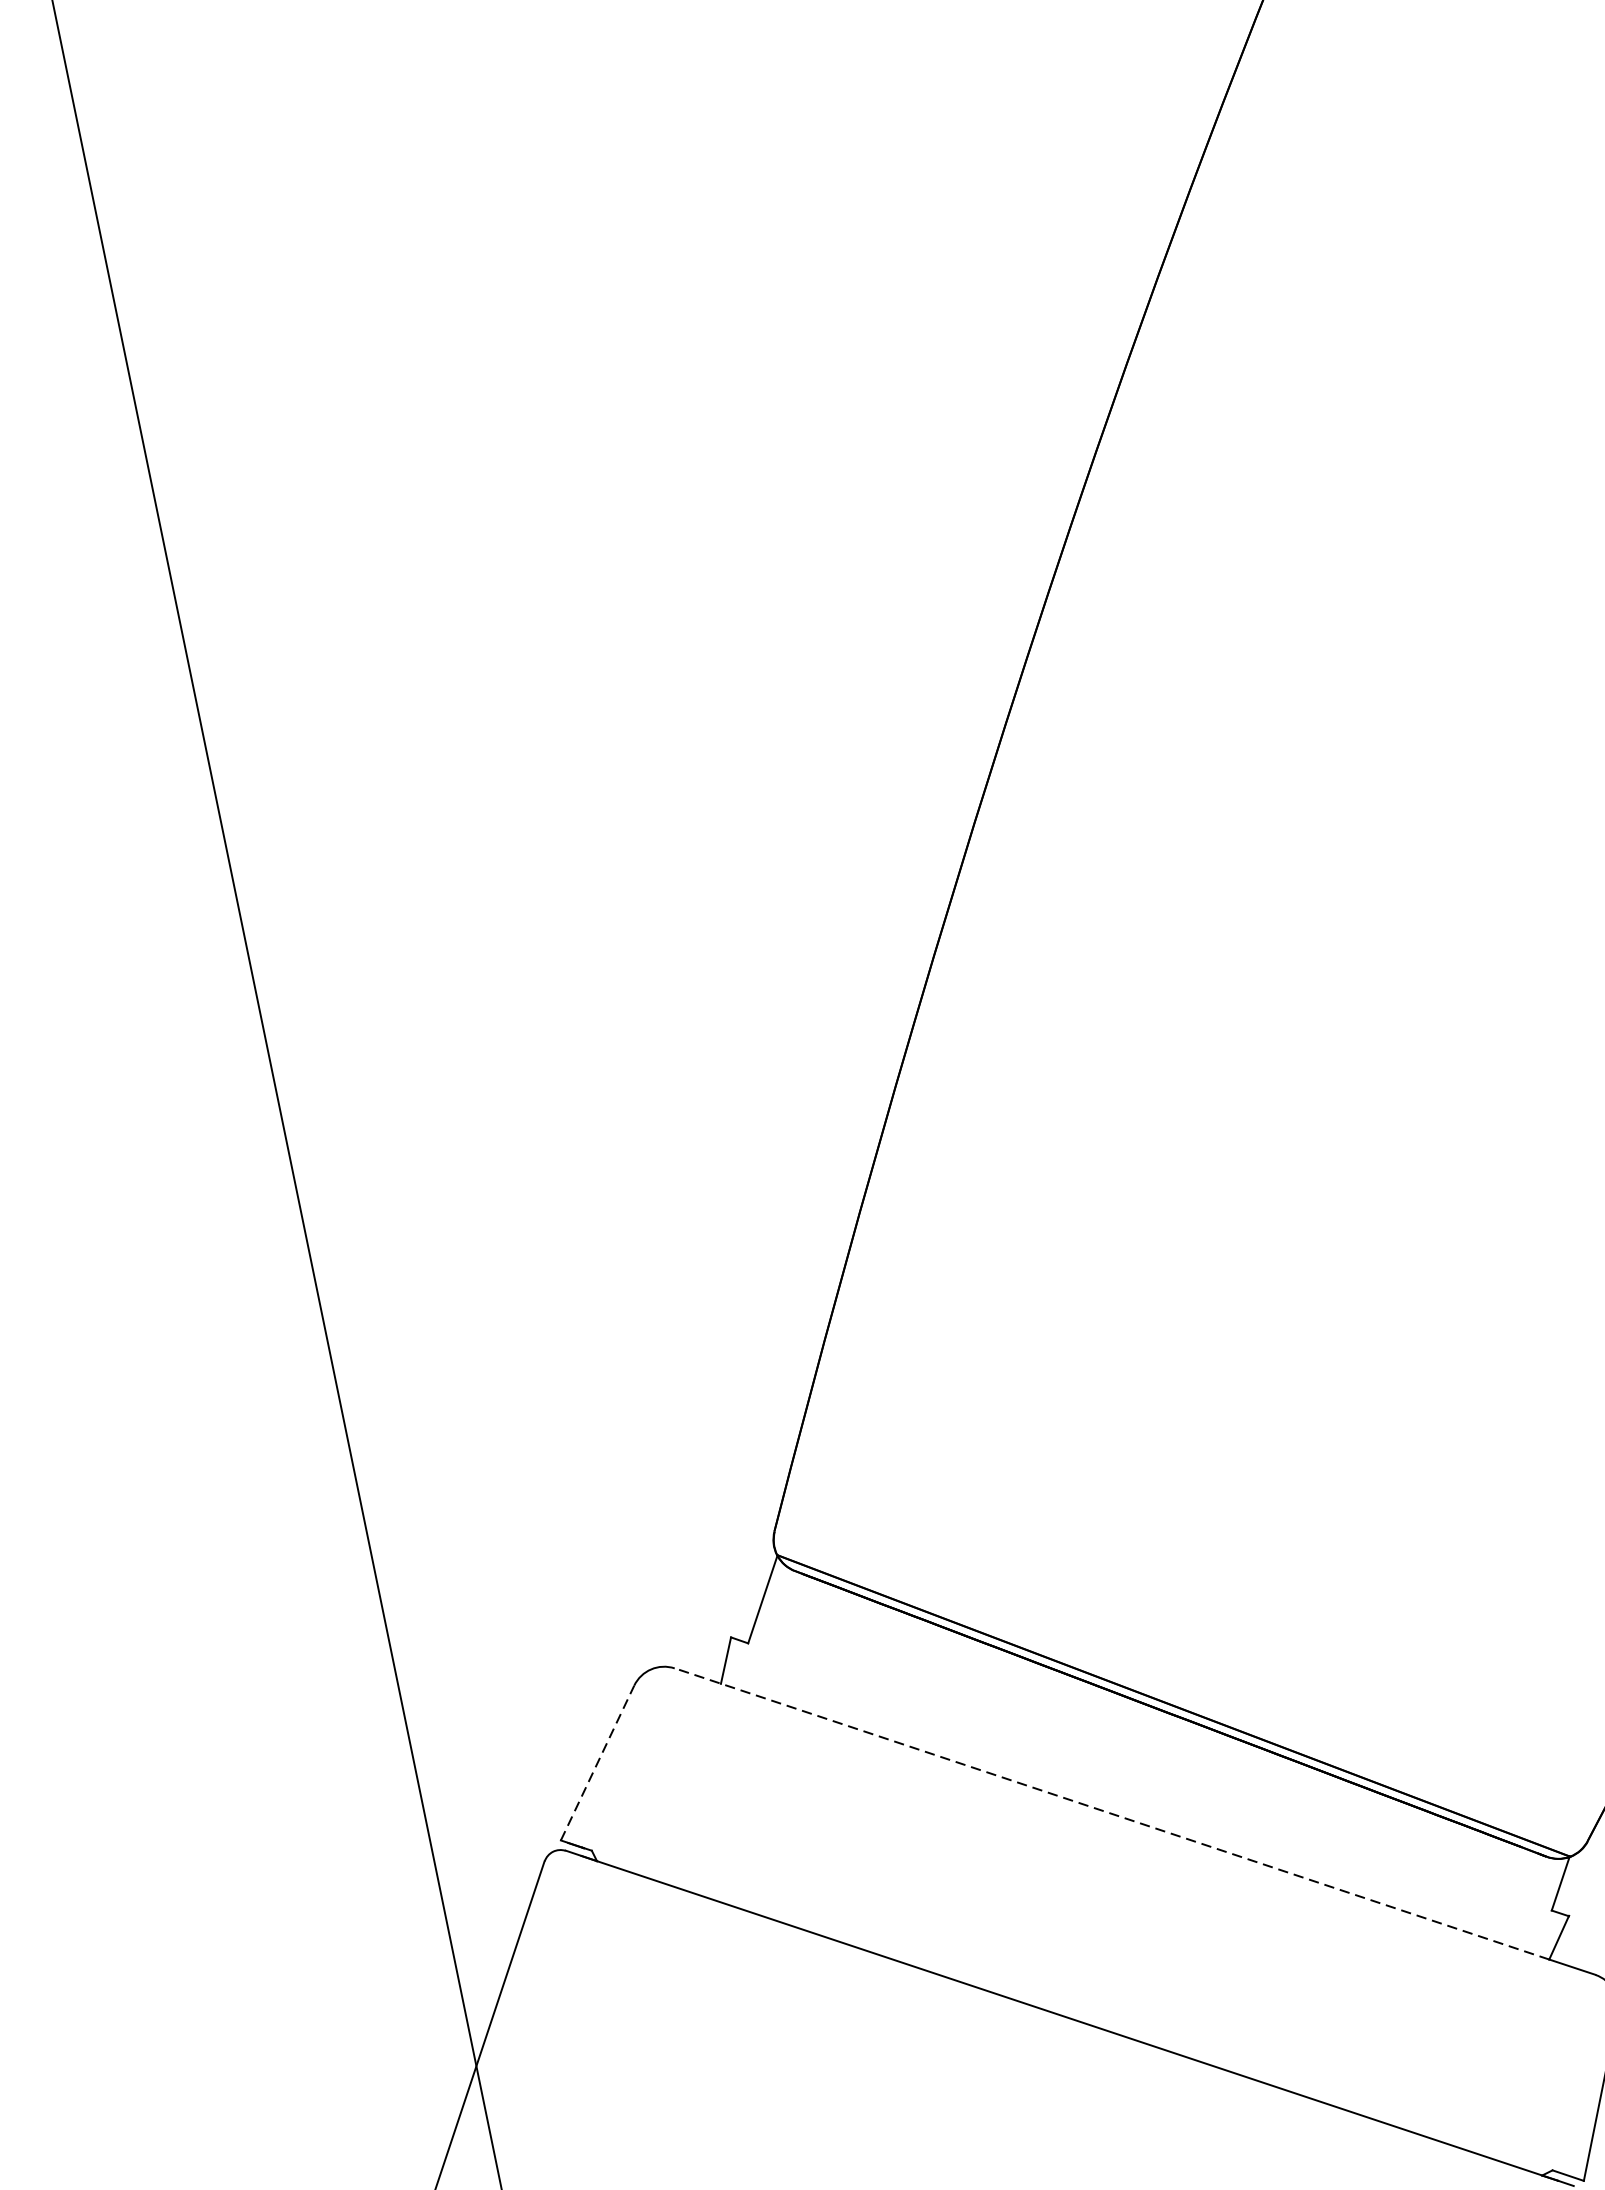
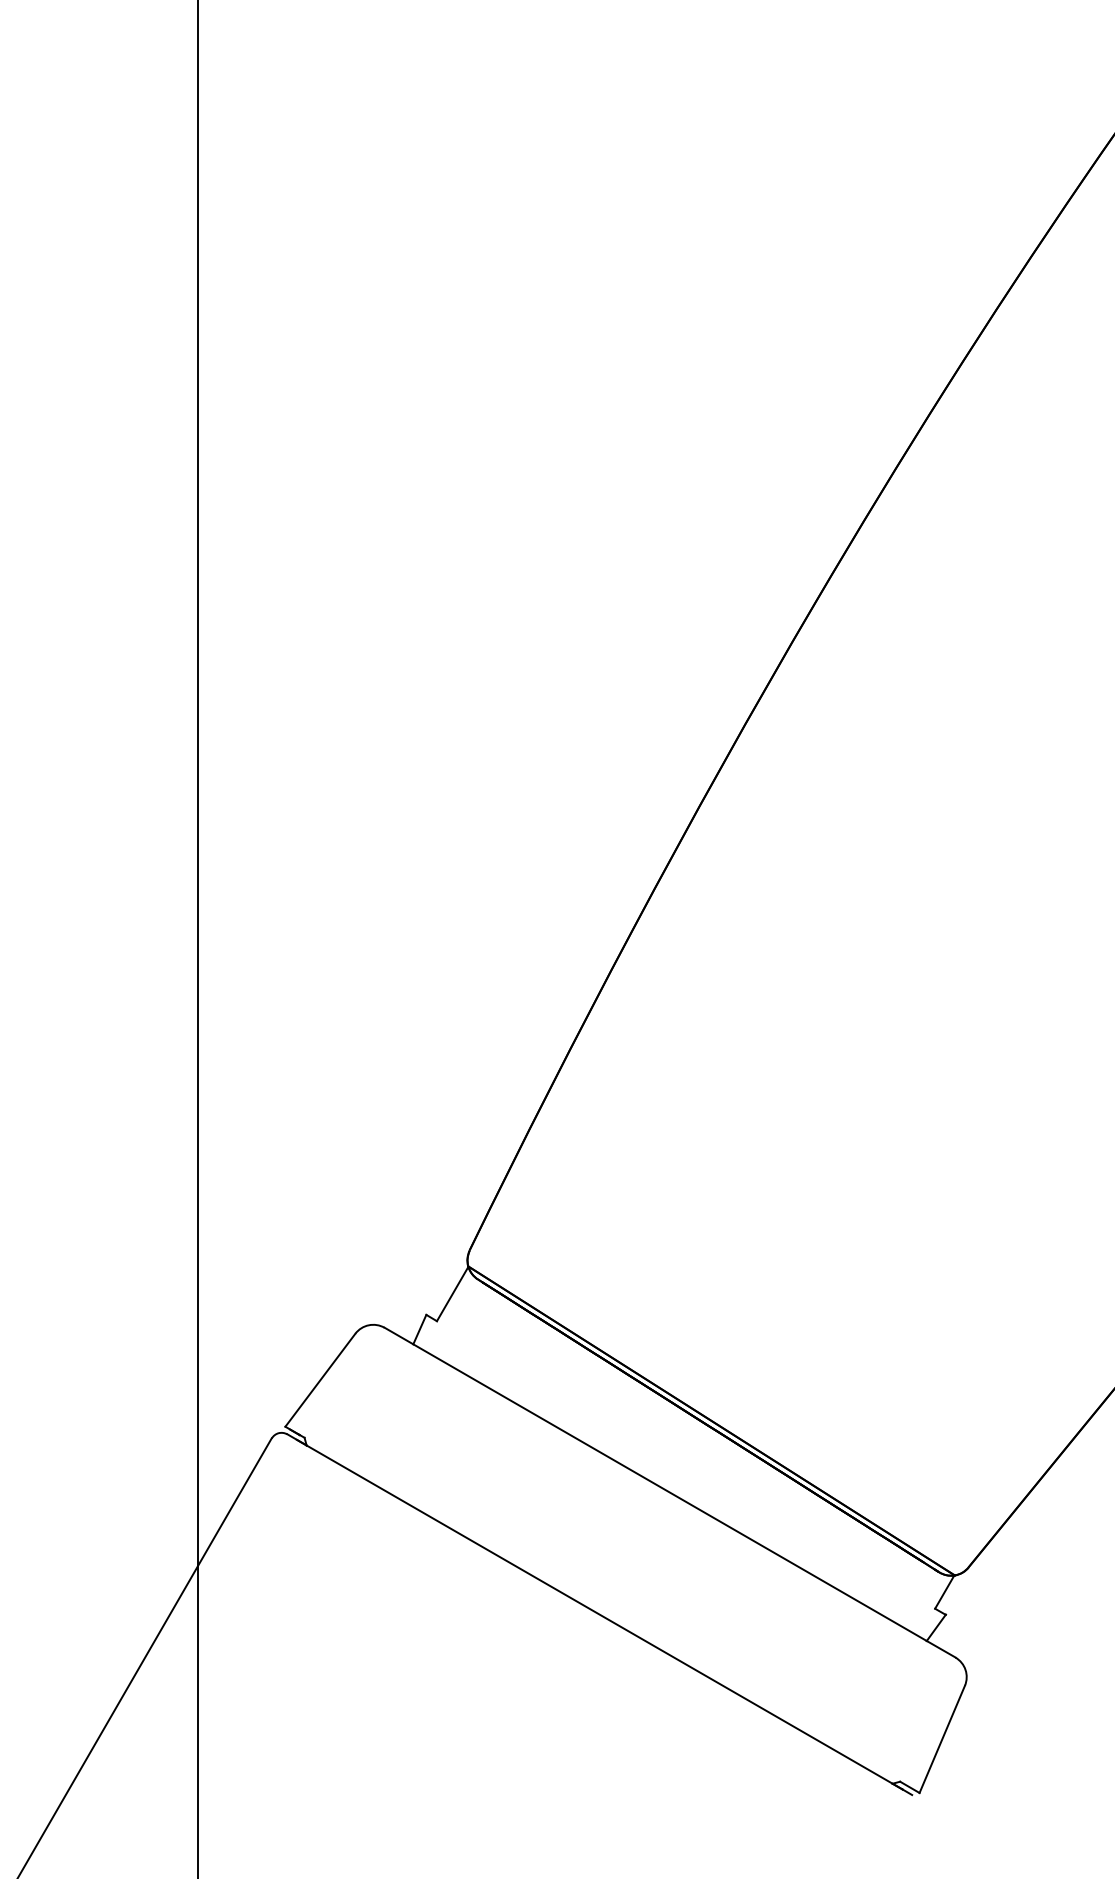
line: (597, 1761) -> (320, 1379), dashed -> solid
line: (1111, 1814) -> (655, 1484), dashed -> solid

